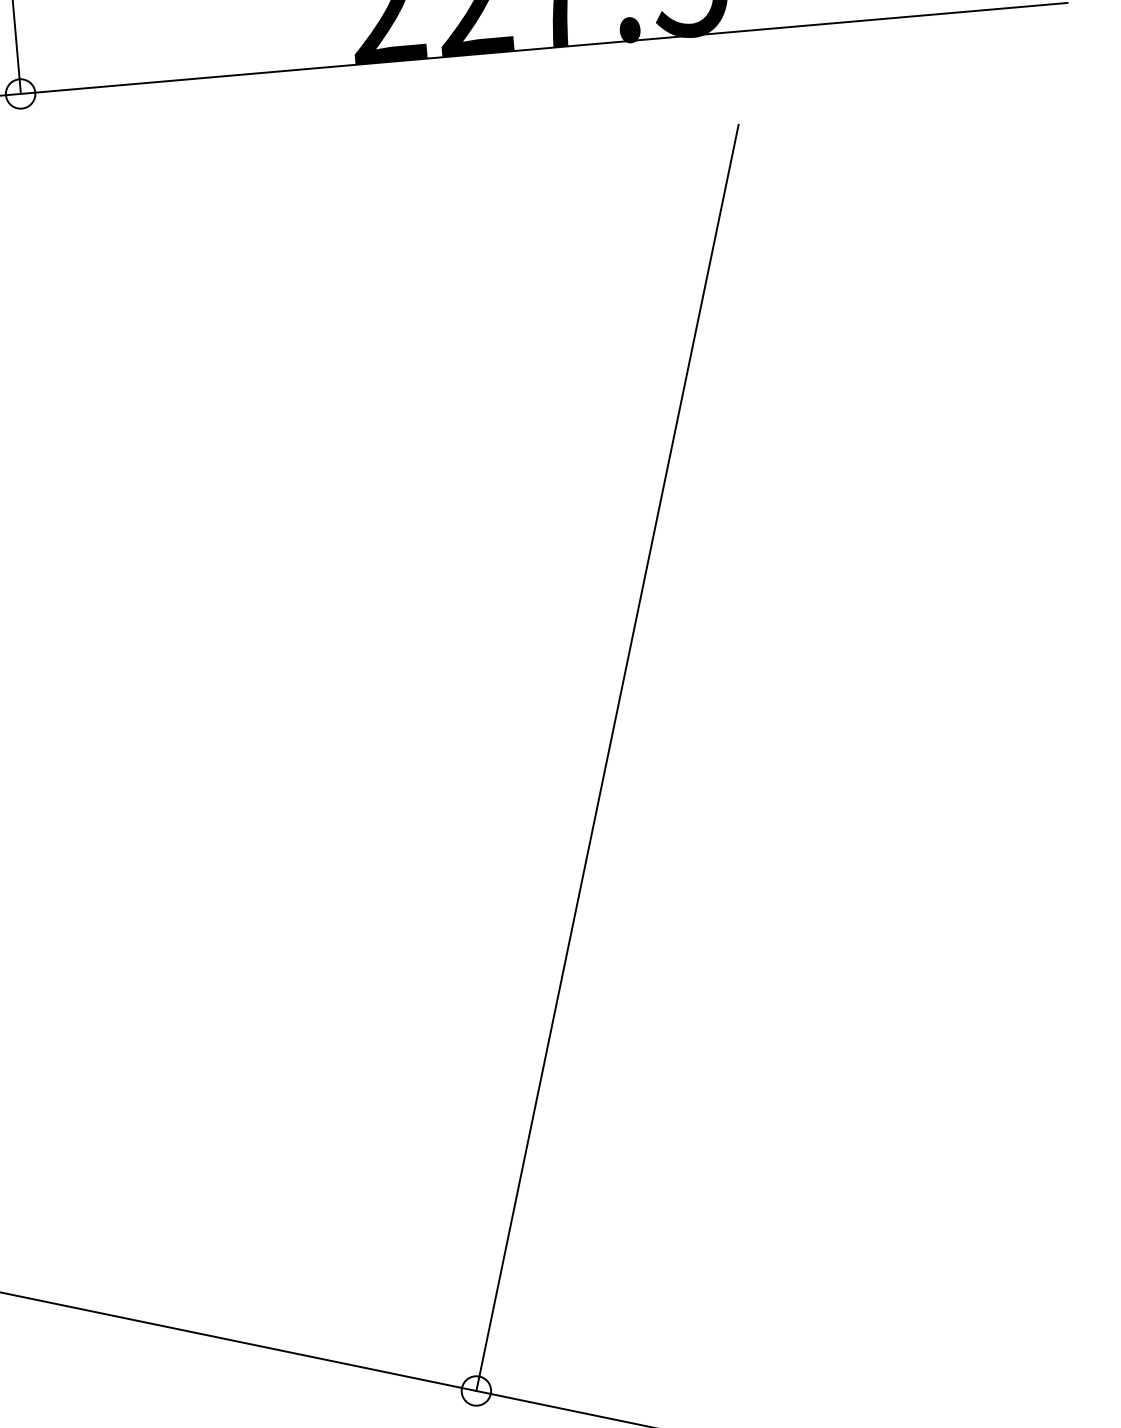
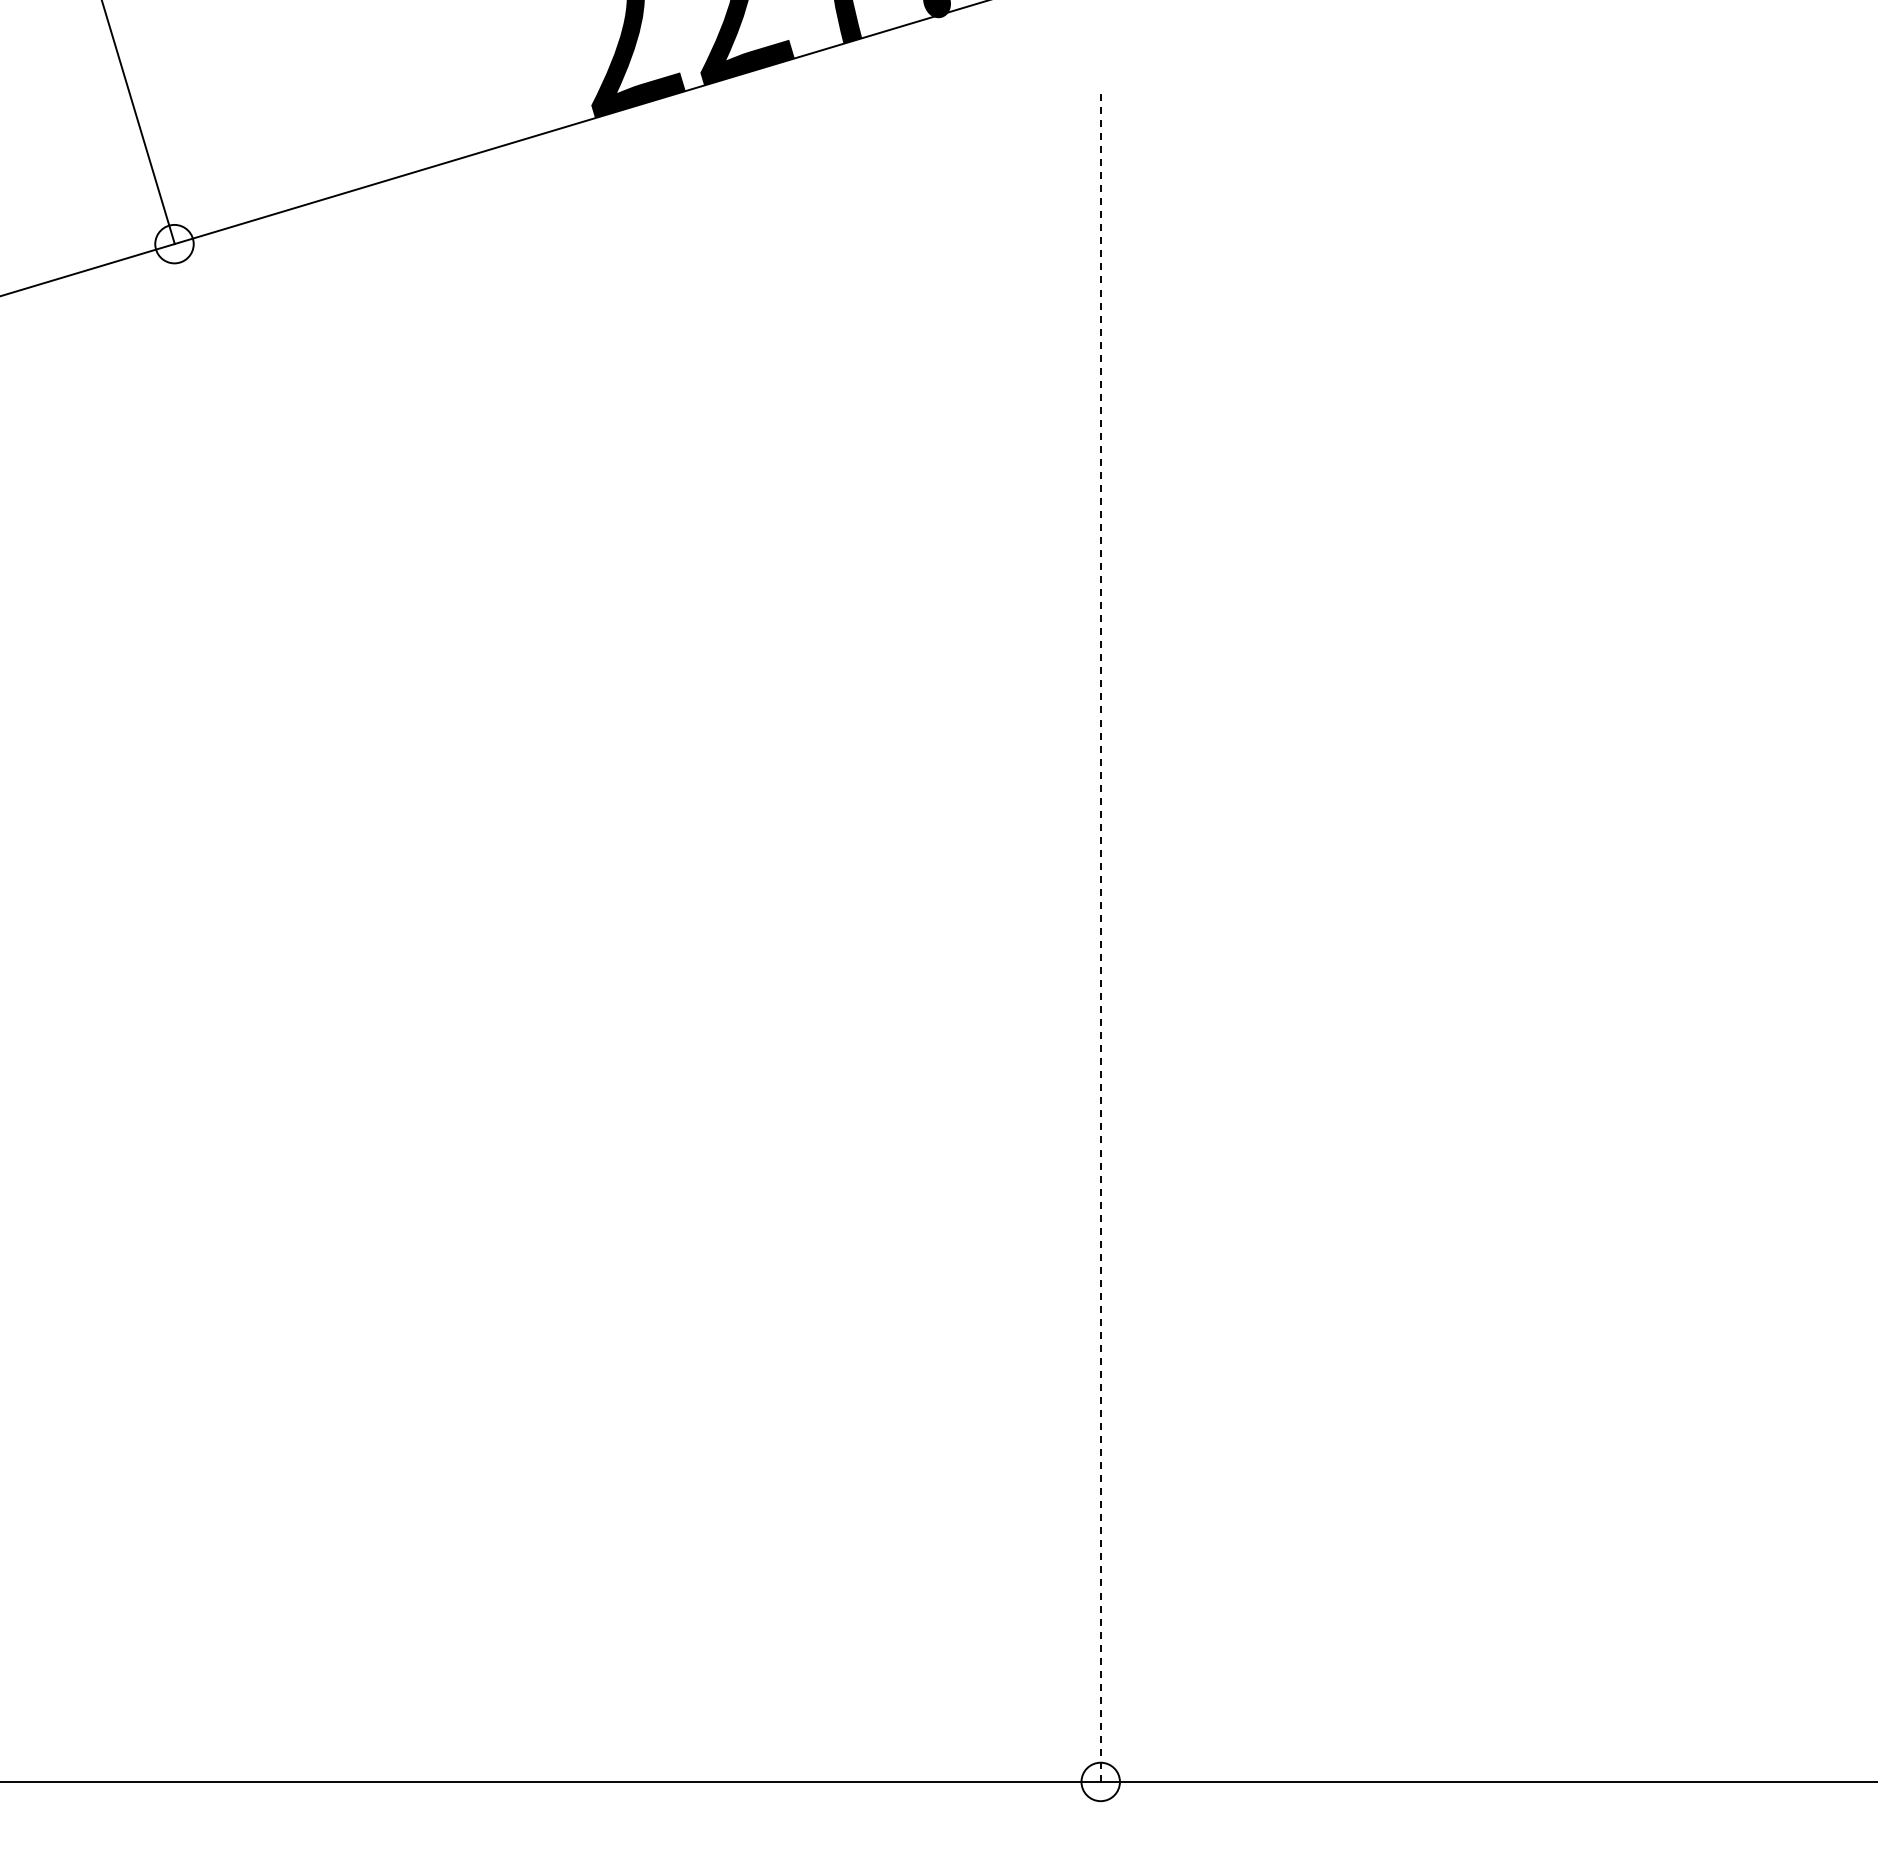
line: (607, 757) -> (1100, 937), solid -> dashed

